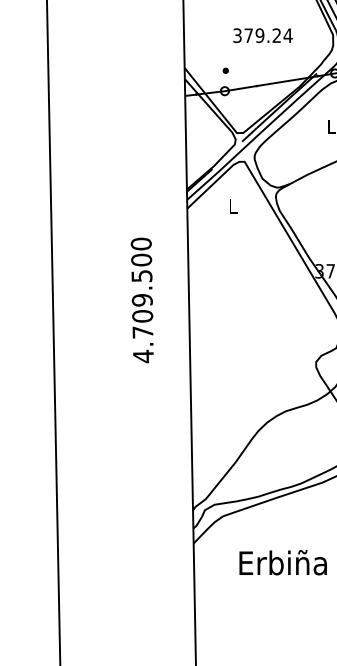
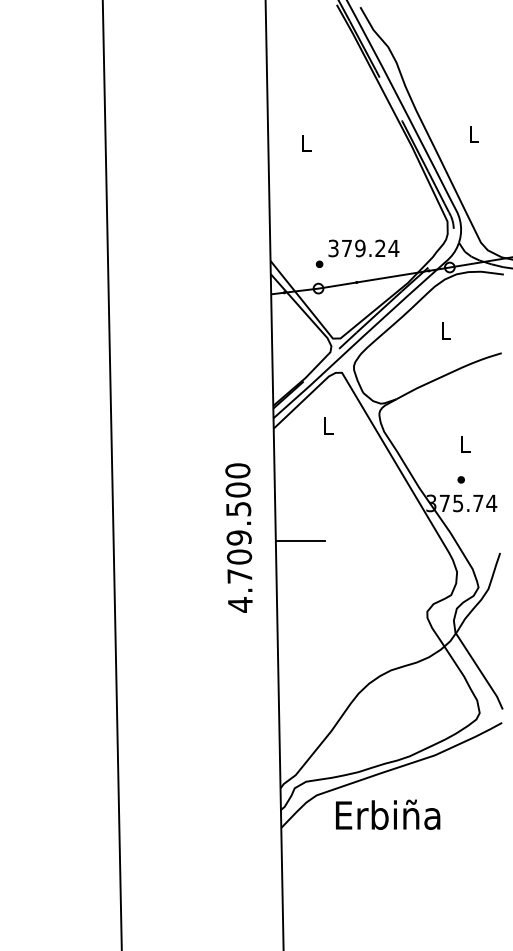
text: (262, 35) -> (363, 248), moved
text: (141, 299) -> (238, 537), moved
line: (208, 303) -> (299, 541), added
text: (283, 562) -> (388, 814), moved

